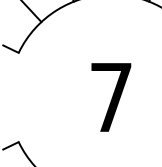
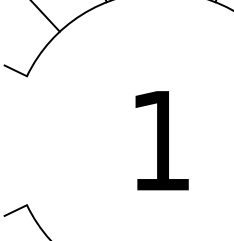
text: (111, 97) -> (161, 140), 7 -> 1

